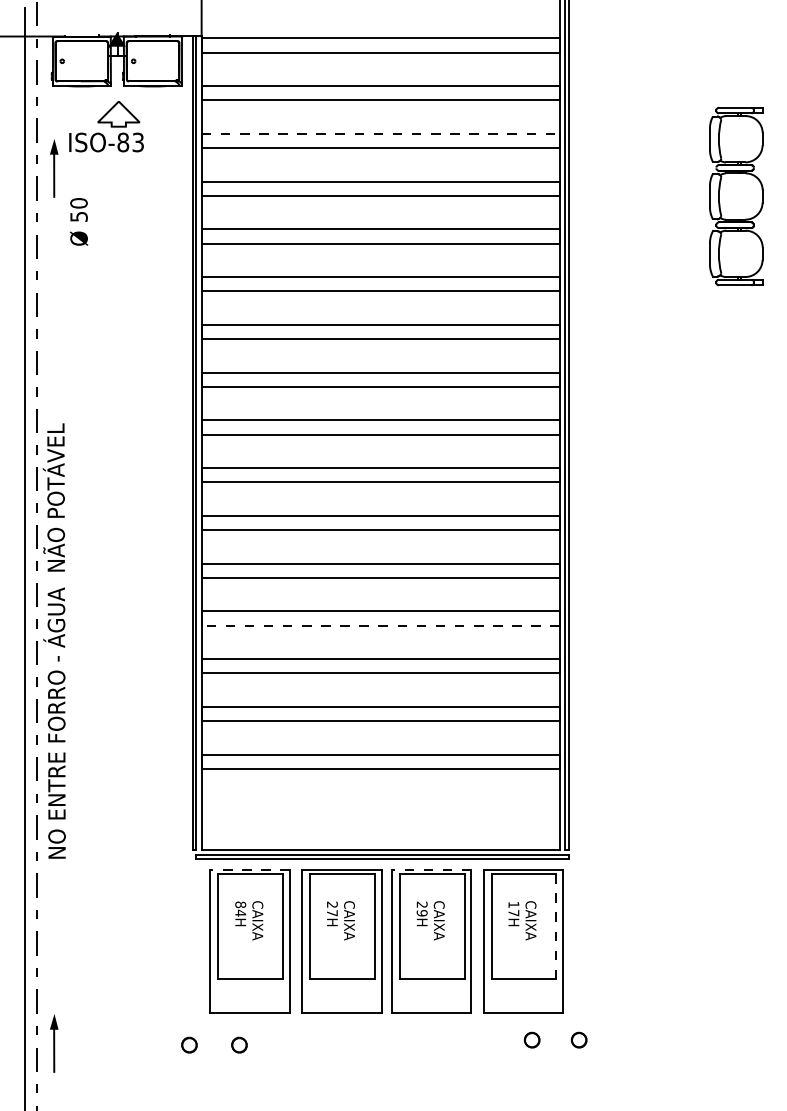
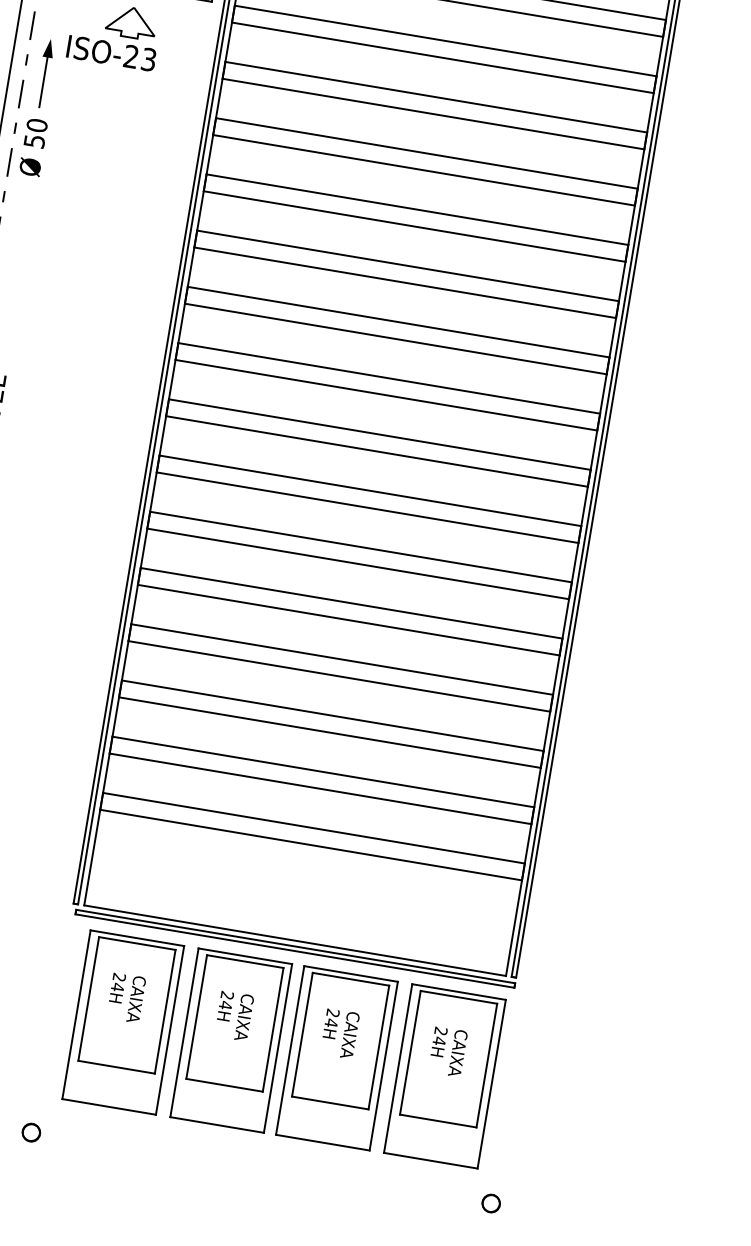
line: (381, 133) -> (437, 97), dashed -> solid
text: (123, 142) -> (131, 56), ISO-83 -> ISO-23
text: (79, 221) -> (34, 147), moved
line: (380, 625) -> (339, 676), dashed -> solid
line: (250, 869) -> (137, 937), dashed -> solid
line: (431, 869) -> (350, 973), dashed -> solid
text: (240, 904) -> (119, 977), 84H -> 24H
text: (513, 908) -> (439, 1035), 17H -> 24H
text: (332, 912) -> (225, 1004), 27H -> 24H
text: (421, 912) -> (330, 1022), 29H -> 24H
line: (556, 926) -> (486, 1065), dashed -> solid
part: (531, 1039) -> (435, 1193), removed
part: (239, 1044) -> (90, 1141), removed

